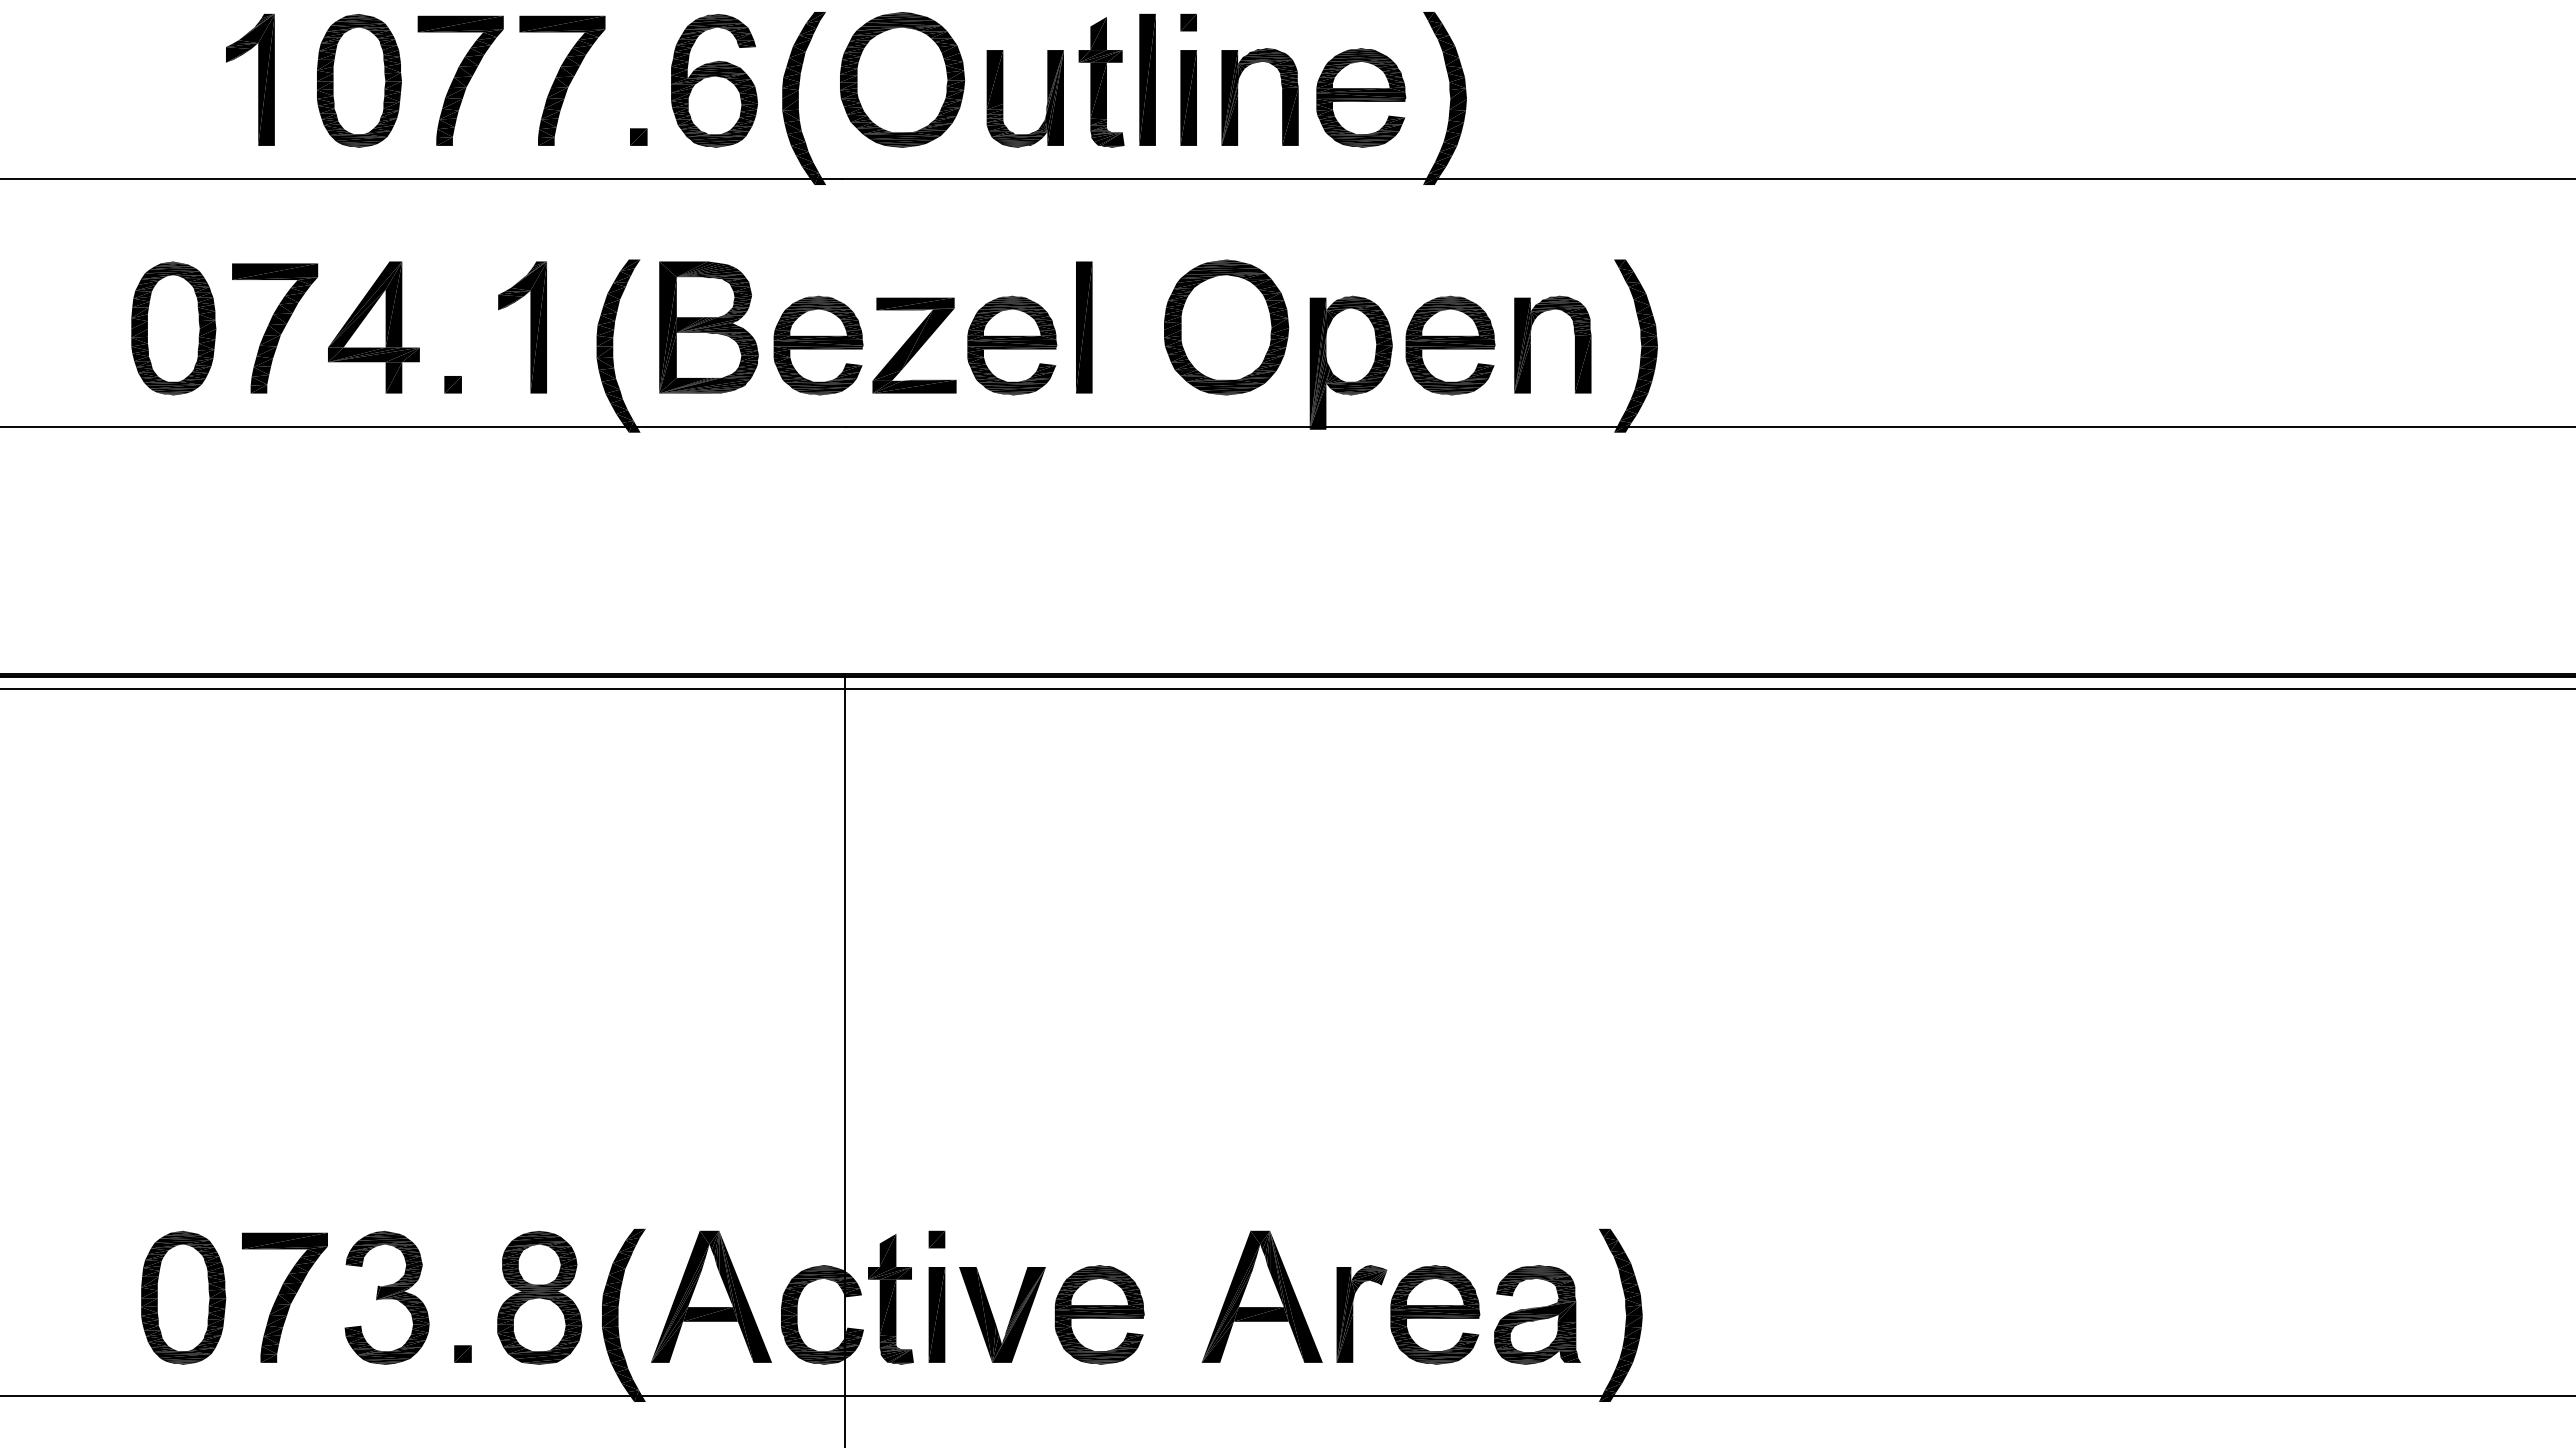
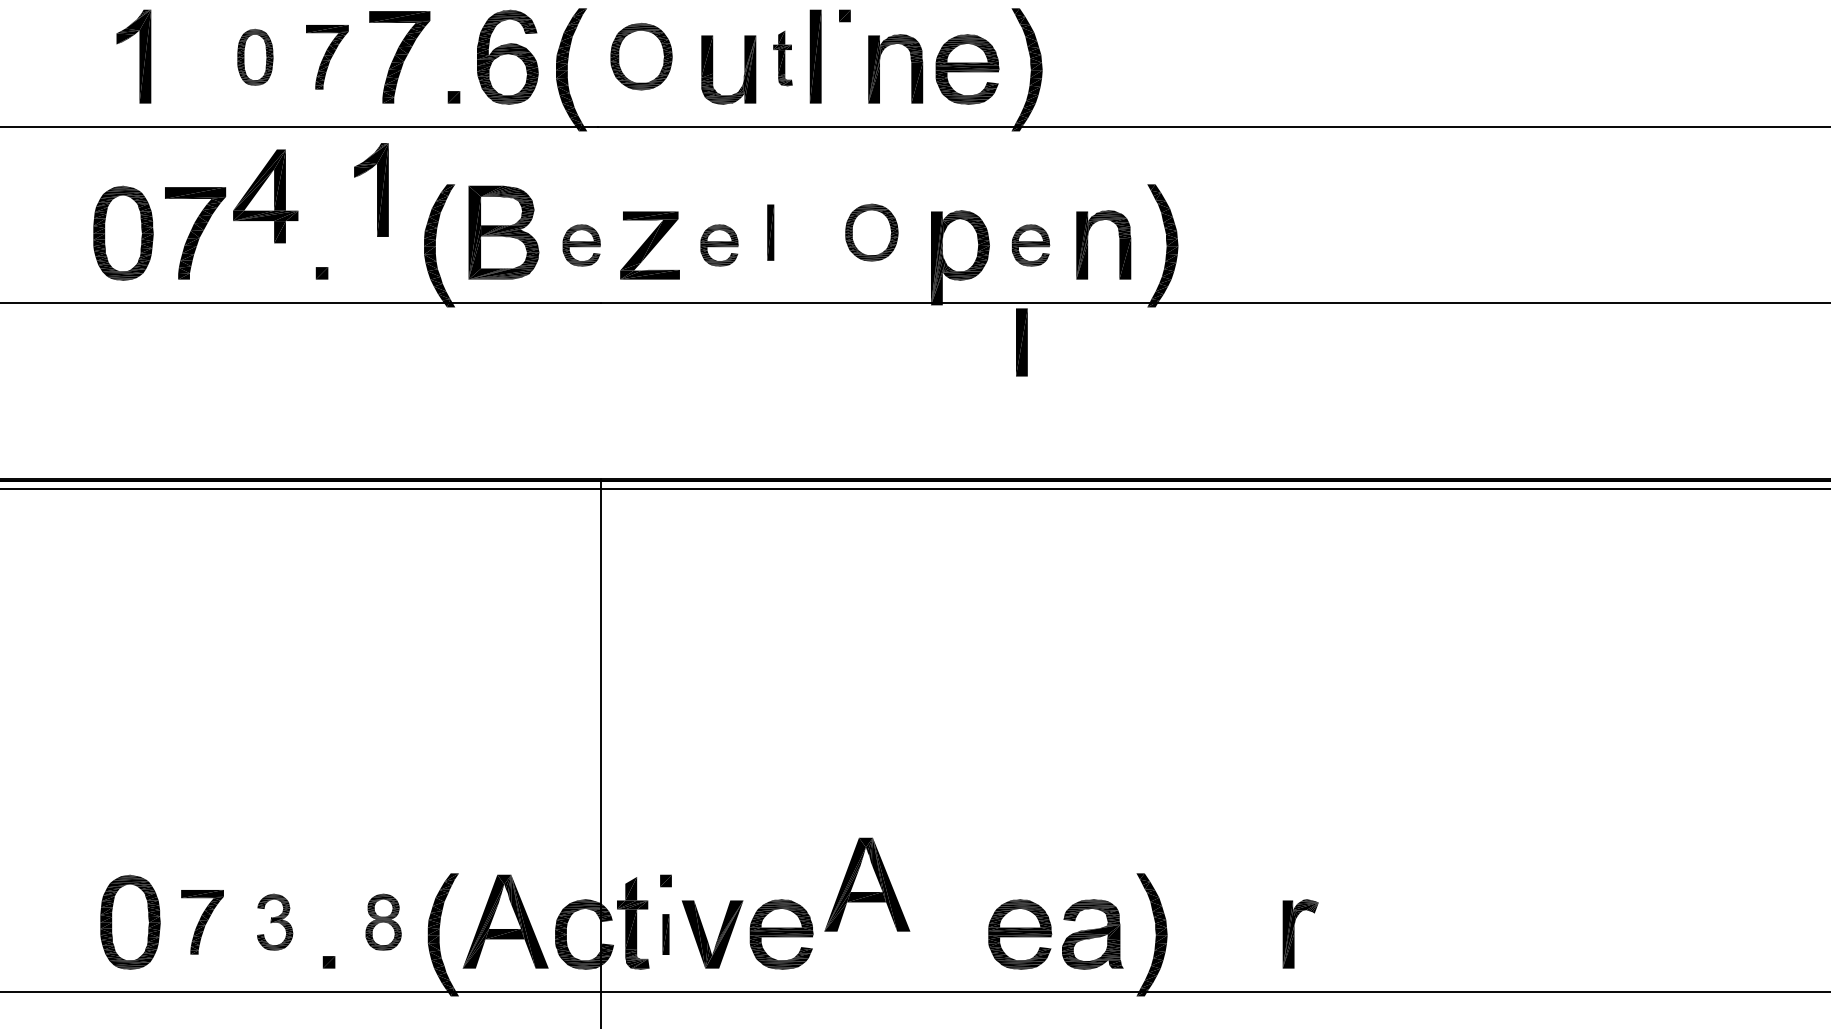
part: (258, 79) -> (139, 56), moved
part: (902, 79) -> (641, 56), size x0.7
part: (359, 80) -> (255, 57), size x0.6
part: (460, 80) -> (327, 57), size x0.7
part: (1101, 82) -> (782, 58), size x0.6
part: (1188, 97) -> (1021, 342), moved
part: (373, 327) -> (265, 196), moved
part: (530, 327) -> (377, 190), moved
part: (1084, 327) -> (770, 232), size x0.6
part: (1226, 327) -> (871, 232), size x0.6
part: (818, 345) -> (581, 245), size x0.6
part: (1012, 345) -> (719, 245), size x0.6
part: (1450, 345) -> (1031, 245), size x0.6
part: (1261, 1296) -> (866, 884), moved
part: (284, 1297) -> (202, 922), size x0.7
part: (386, 1297) -> (274, 922), size x0.6
part: (539, 1297) -> (383, 922), size x0.6
part: (1353, 1313) -> (1294, 933), moved
part: (936, 1314) -> (665, 934), size x0.6

